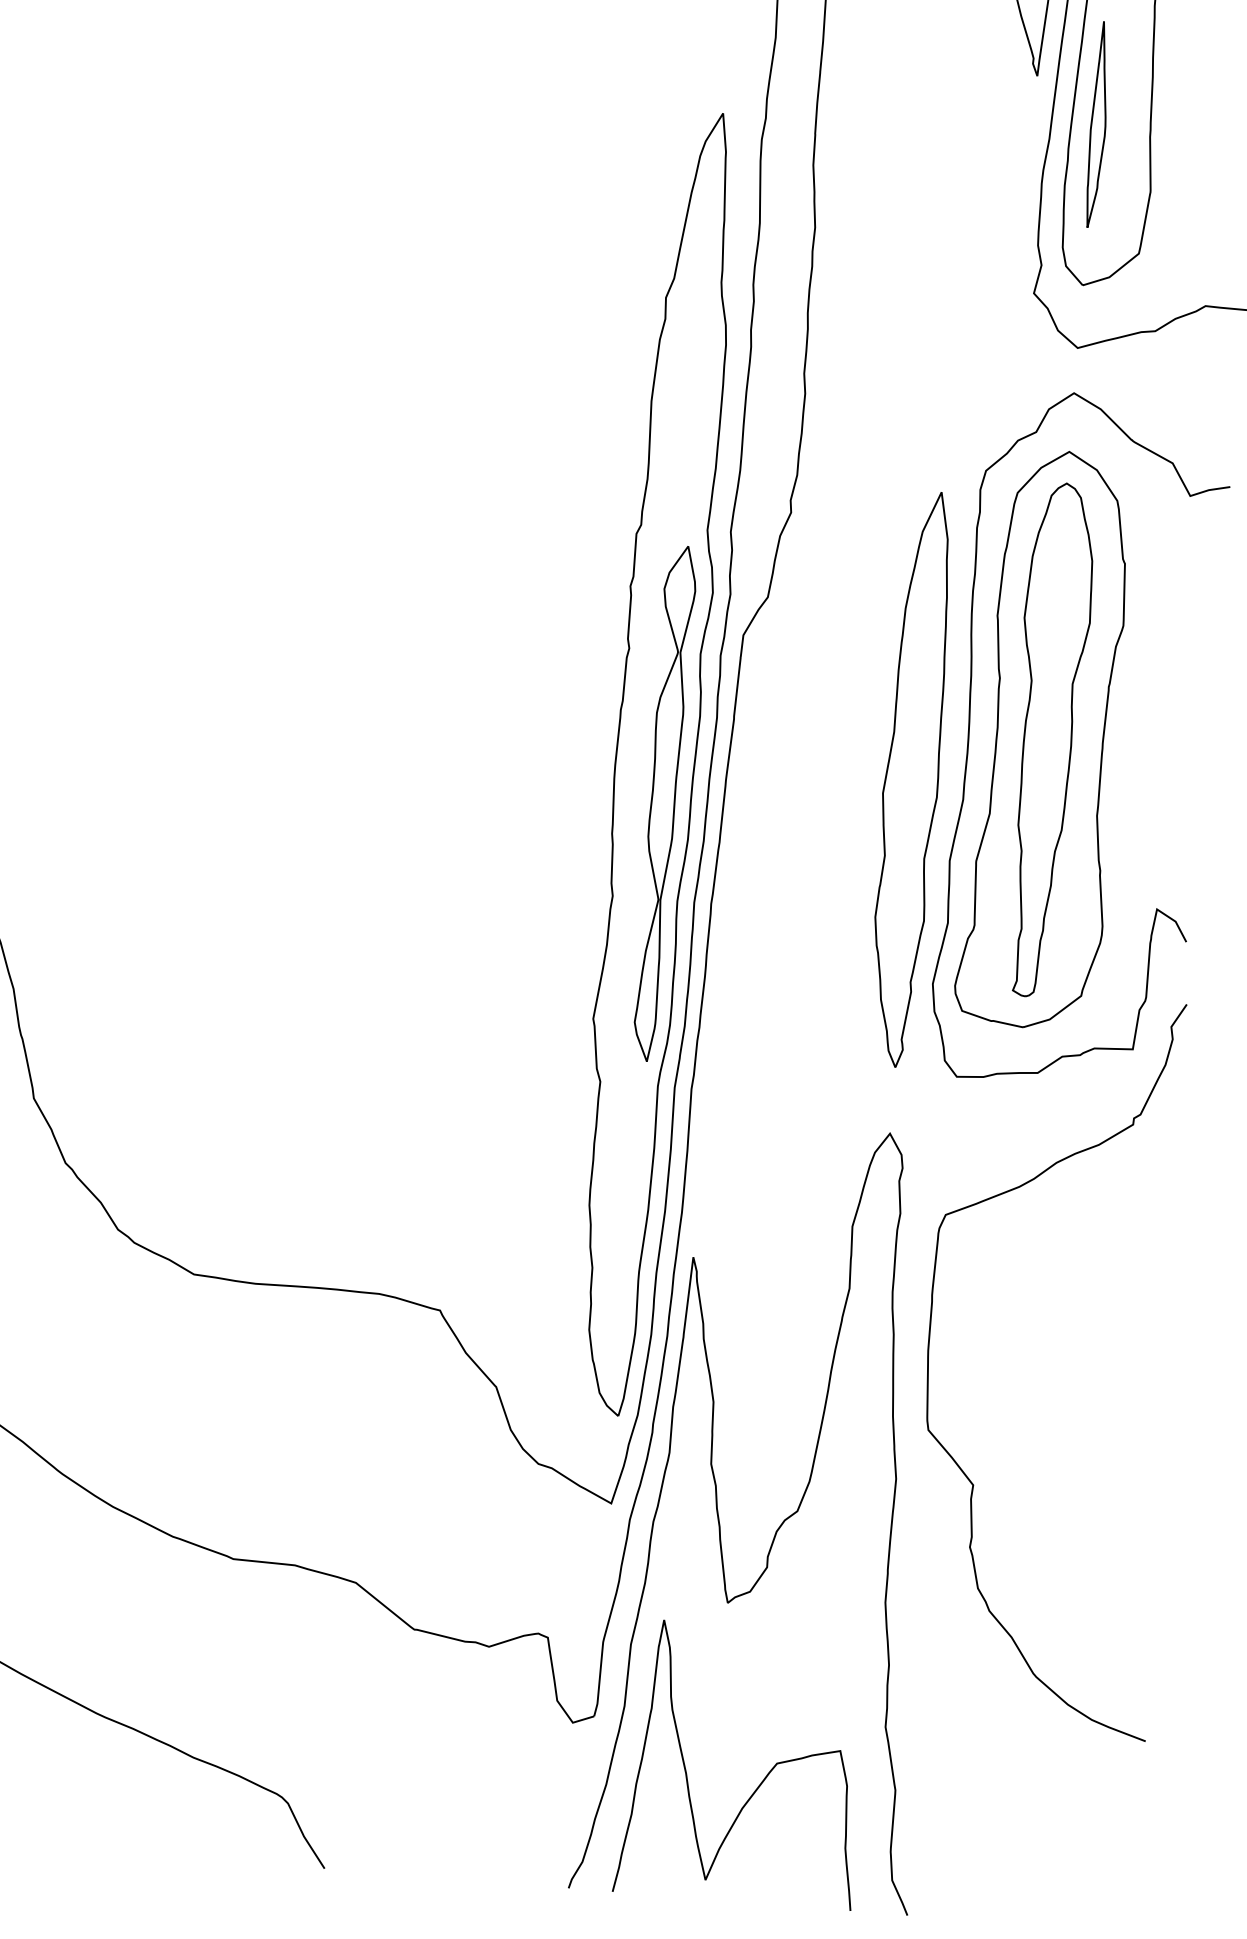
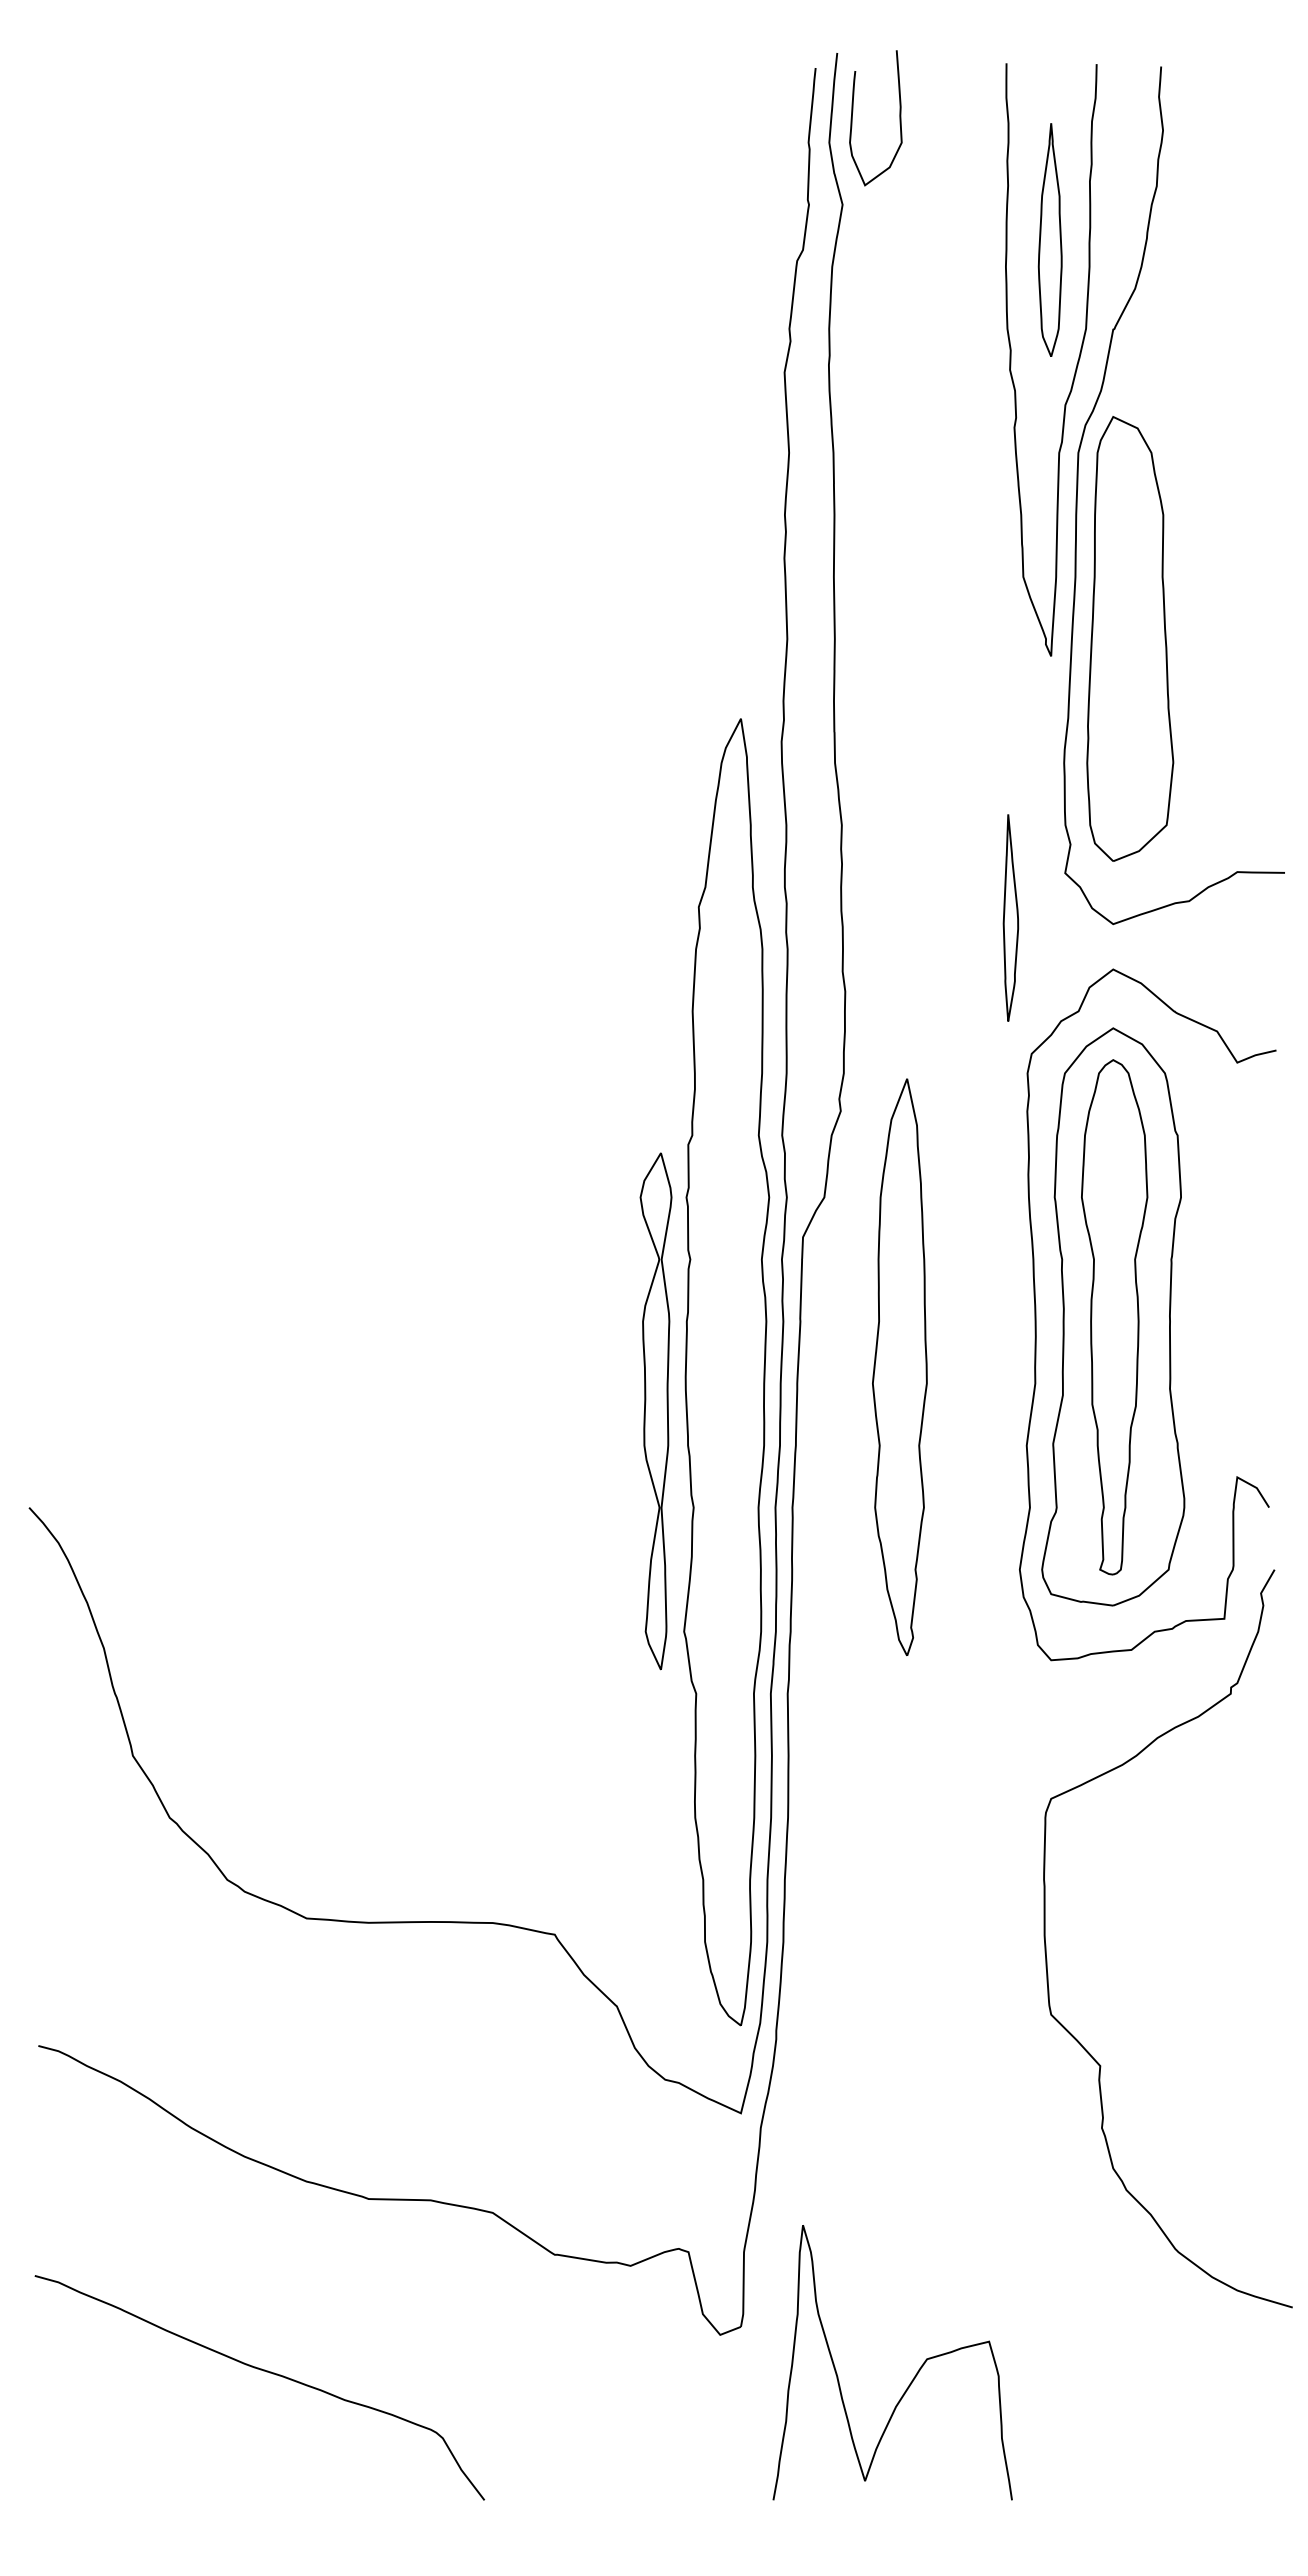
part: (1098, 124) -> (1010, 917), moved
part: (910, 778) -> (899, 1366), moved
part: (662, 803) -> (655, 1411), moved
curve: (781, 1522) -> (912, 2118), removed

